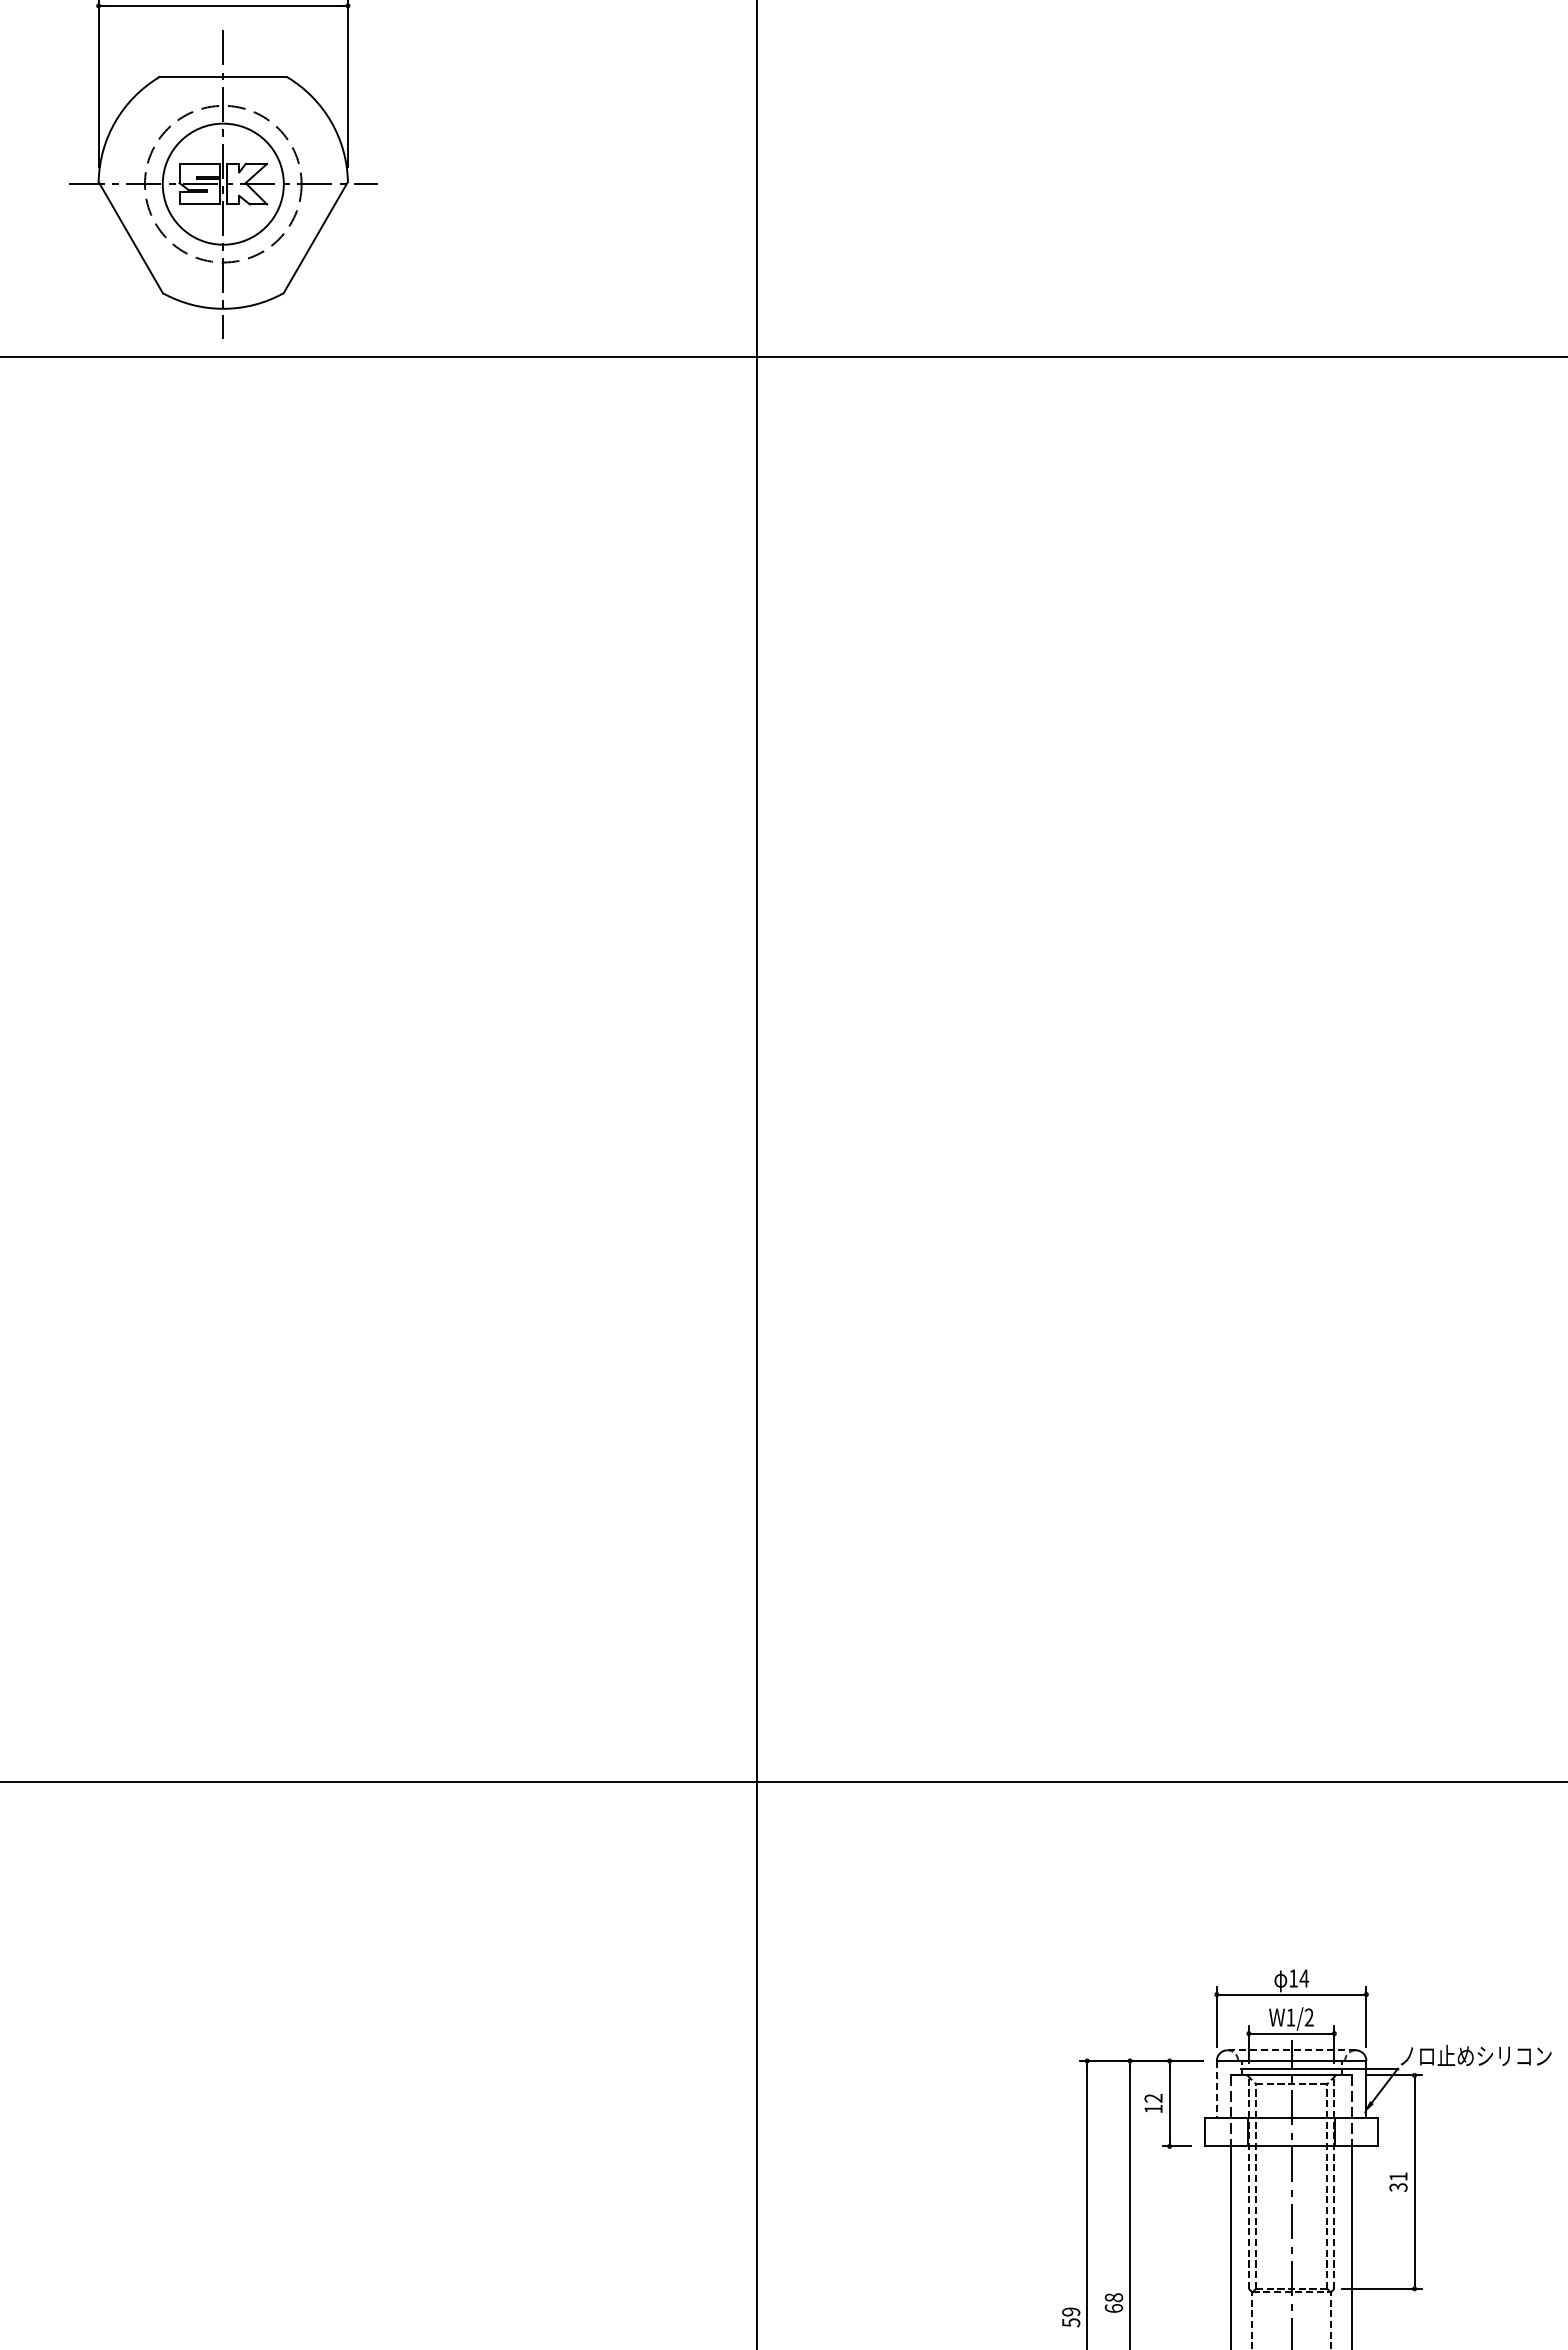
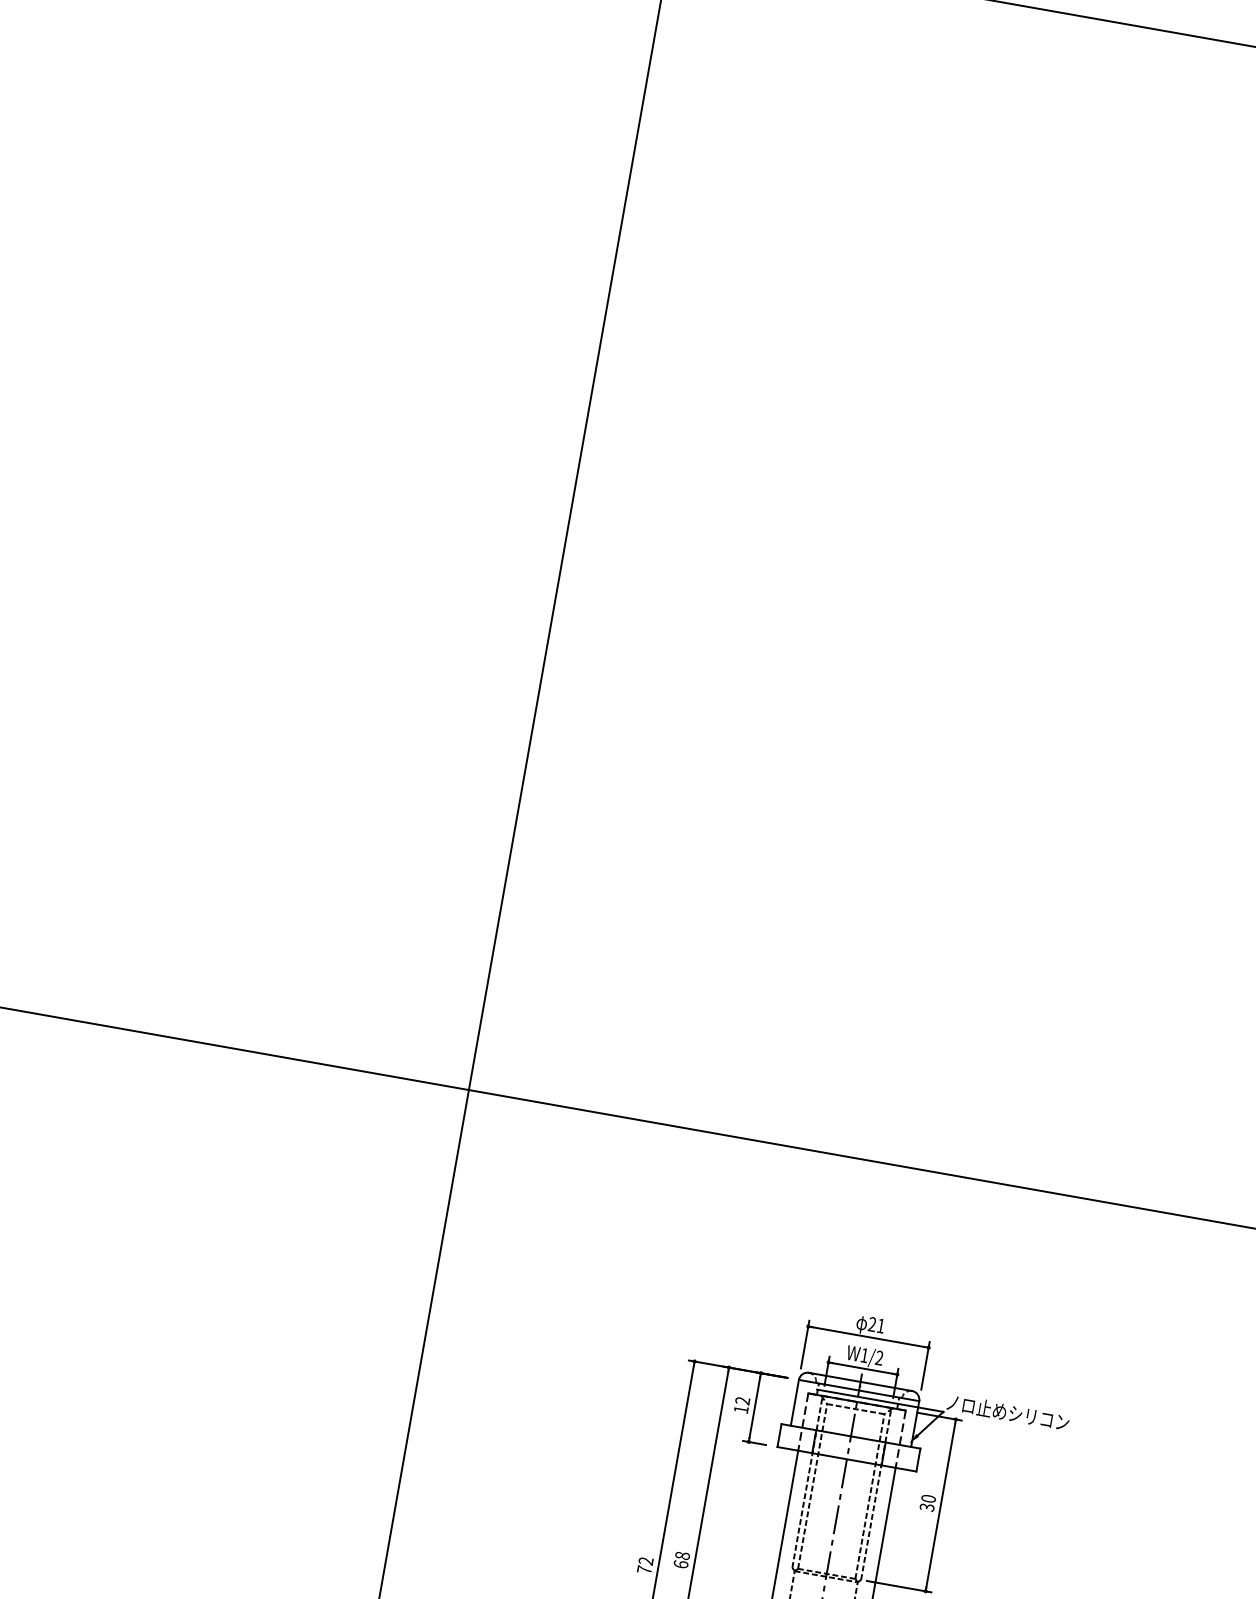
text: (1299, 1978) -> (877, 1325), 14 -> 21
line: (1292, 2050) -> (861, 1382), dashed -> solid
line: (1216, 2089) -> (794, 1402), dashed -> solid
text: (1398, 2176) -> (928, 1498), 31 -> 30
text: (1071, 2317) -> (645, 1565), 59 -> 72

